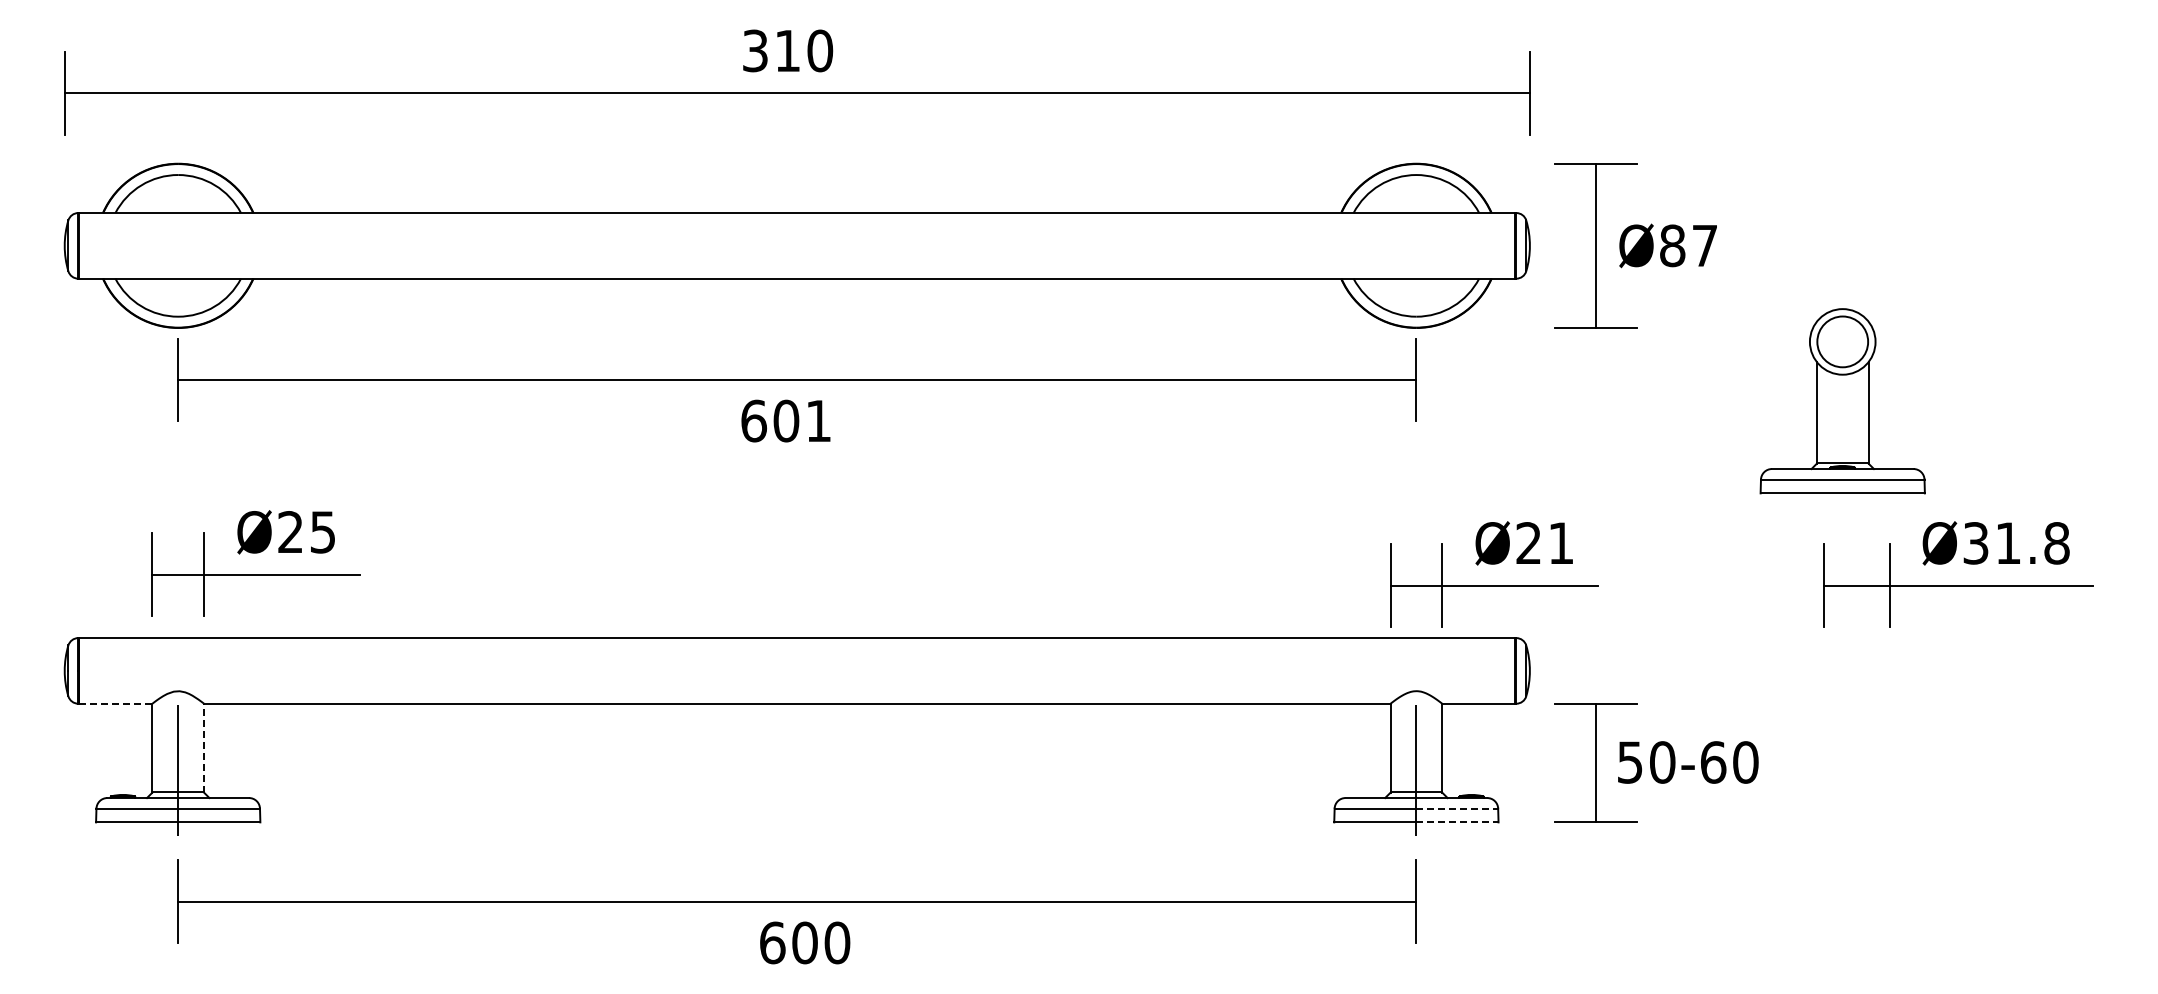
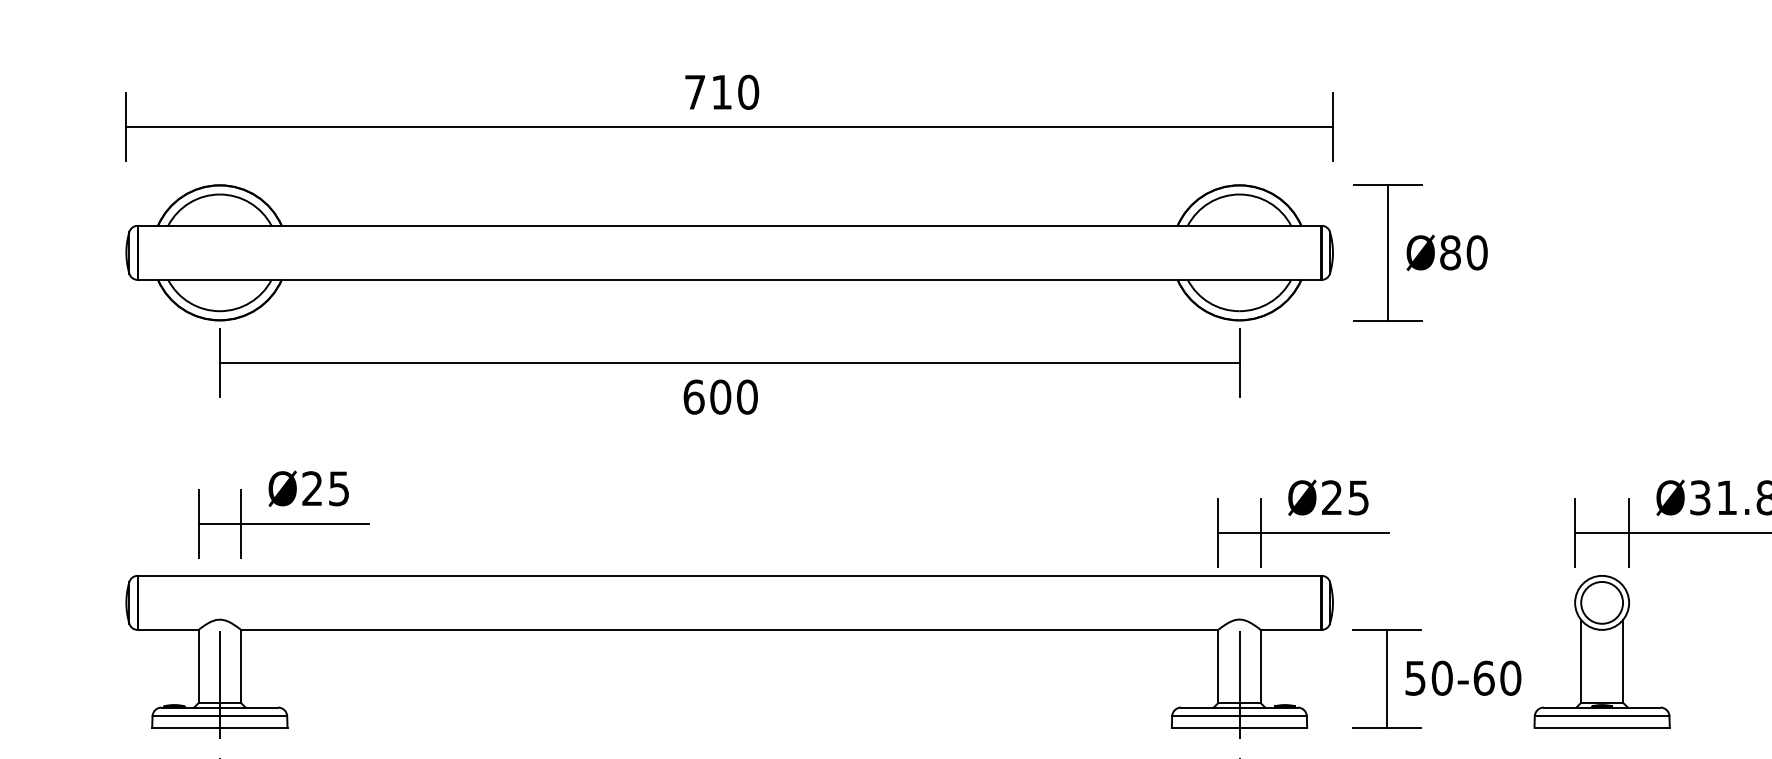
text: (755, 50) -> (695, 91), 310 -> 710
text: (1704, 245) -> (1476, 252), Ø87 -> Ø80
part: (1842, 401) -> (1601, 651), moved
text: (818, 420) -> (747, 396), 601 -> 600
text: (1561, 543) -> (1358, 497), Ø21 -> Ø25
line: (115, 703) -> (168, 629), dashed -> solid
line: (204, 747) -> (241, 665), dashed -> solid
line: (1457, 808) -> (1273, 716), dashed -> solid
line: (1457, 822) -> (1273, 727), dashed -> solid

